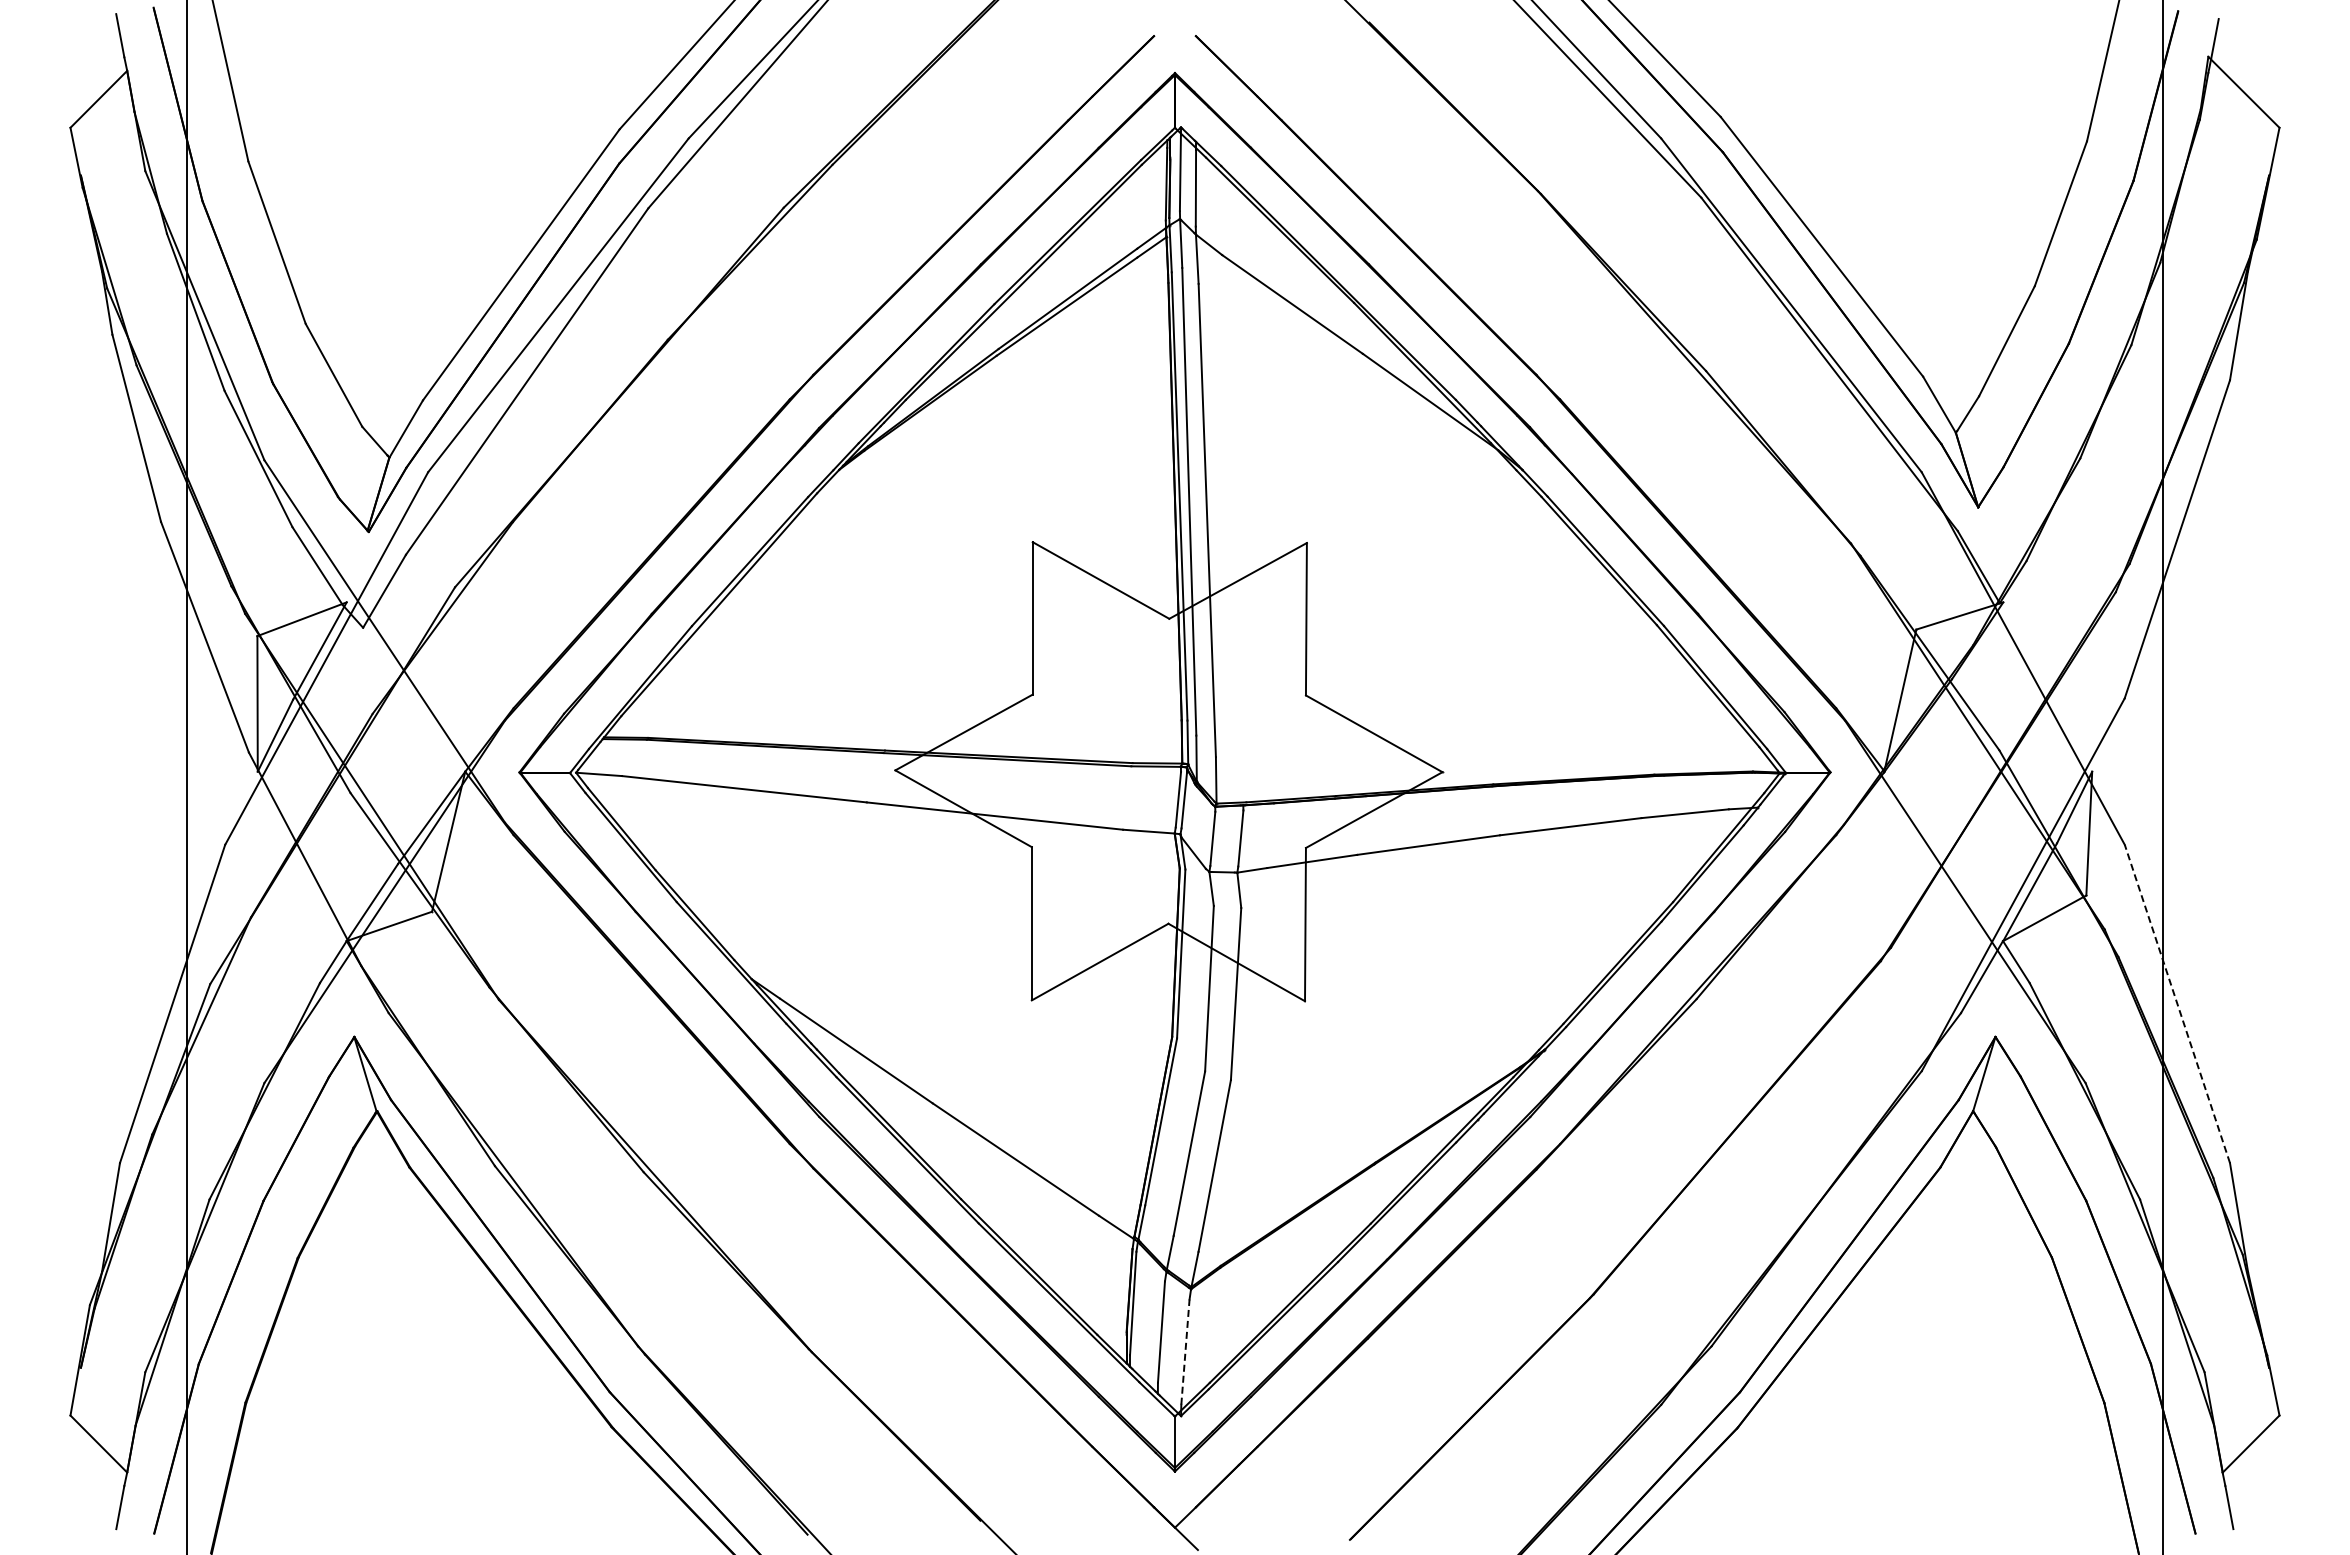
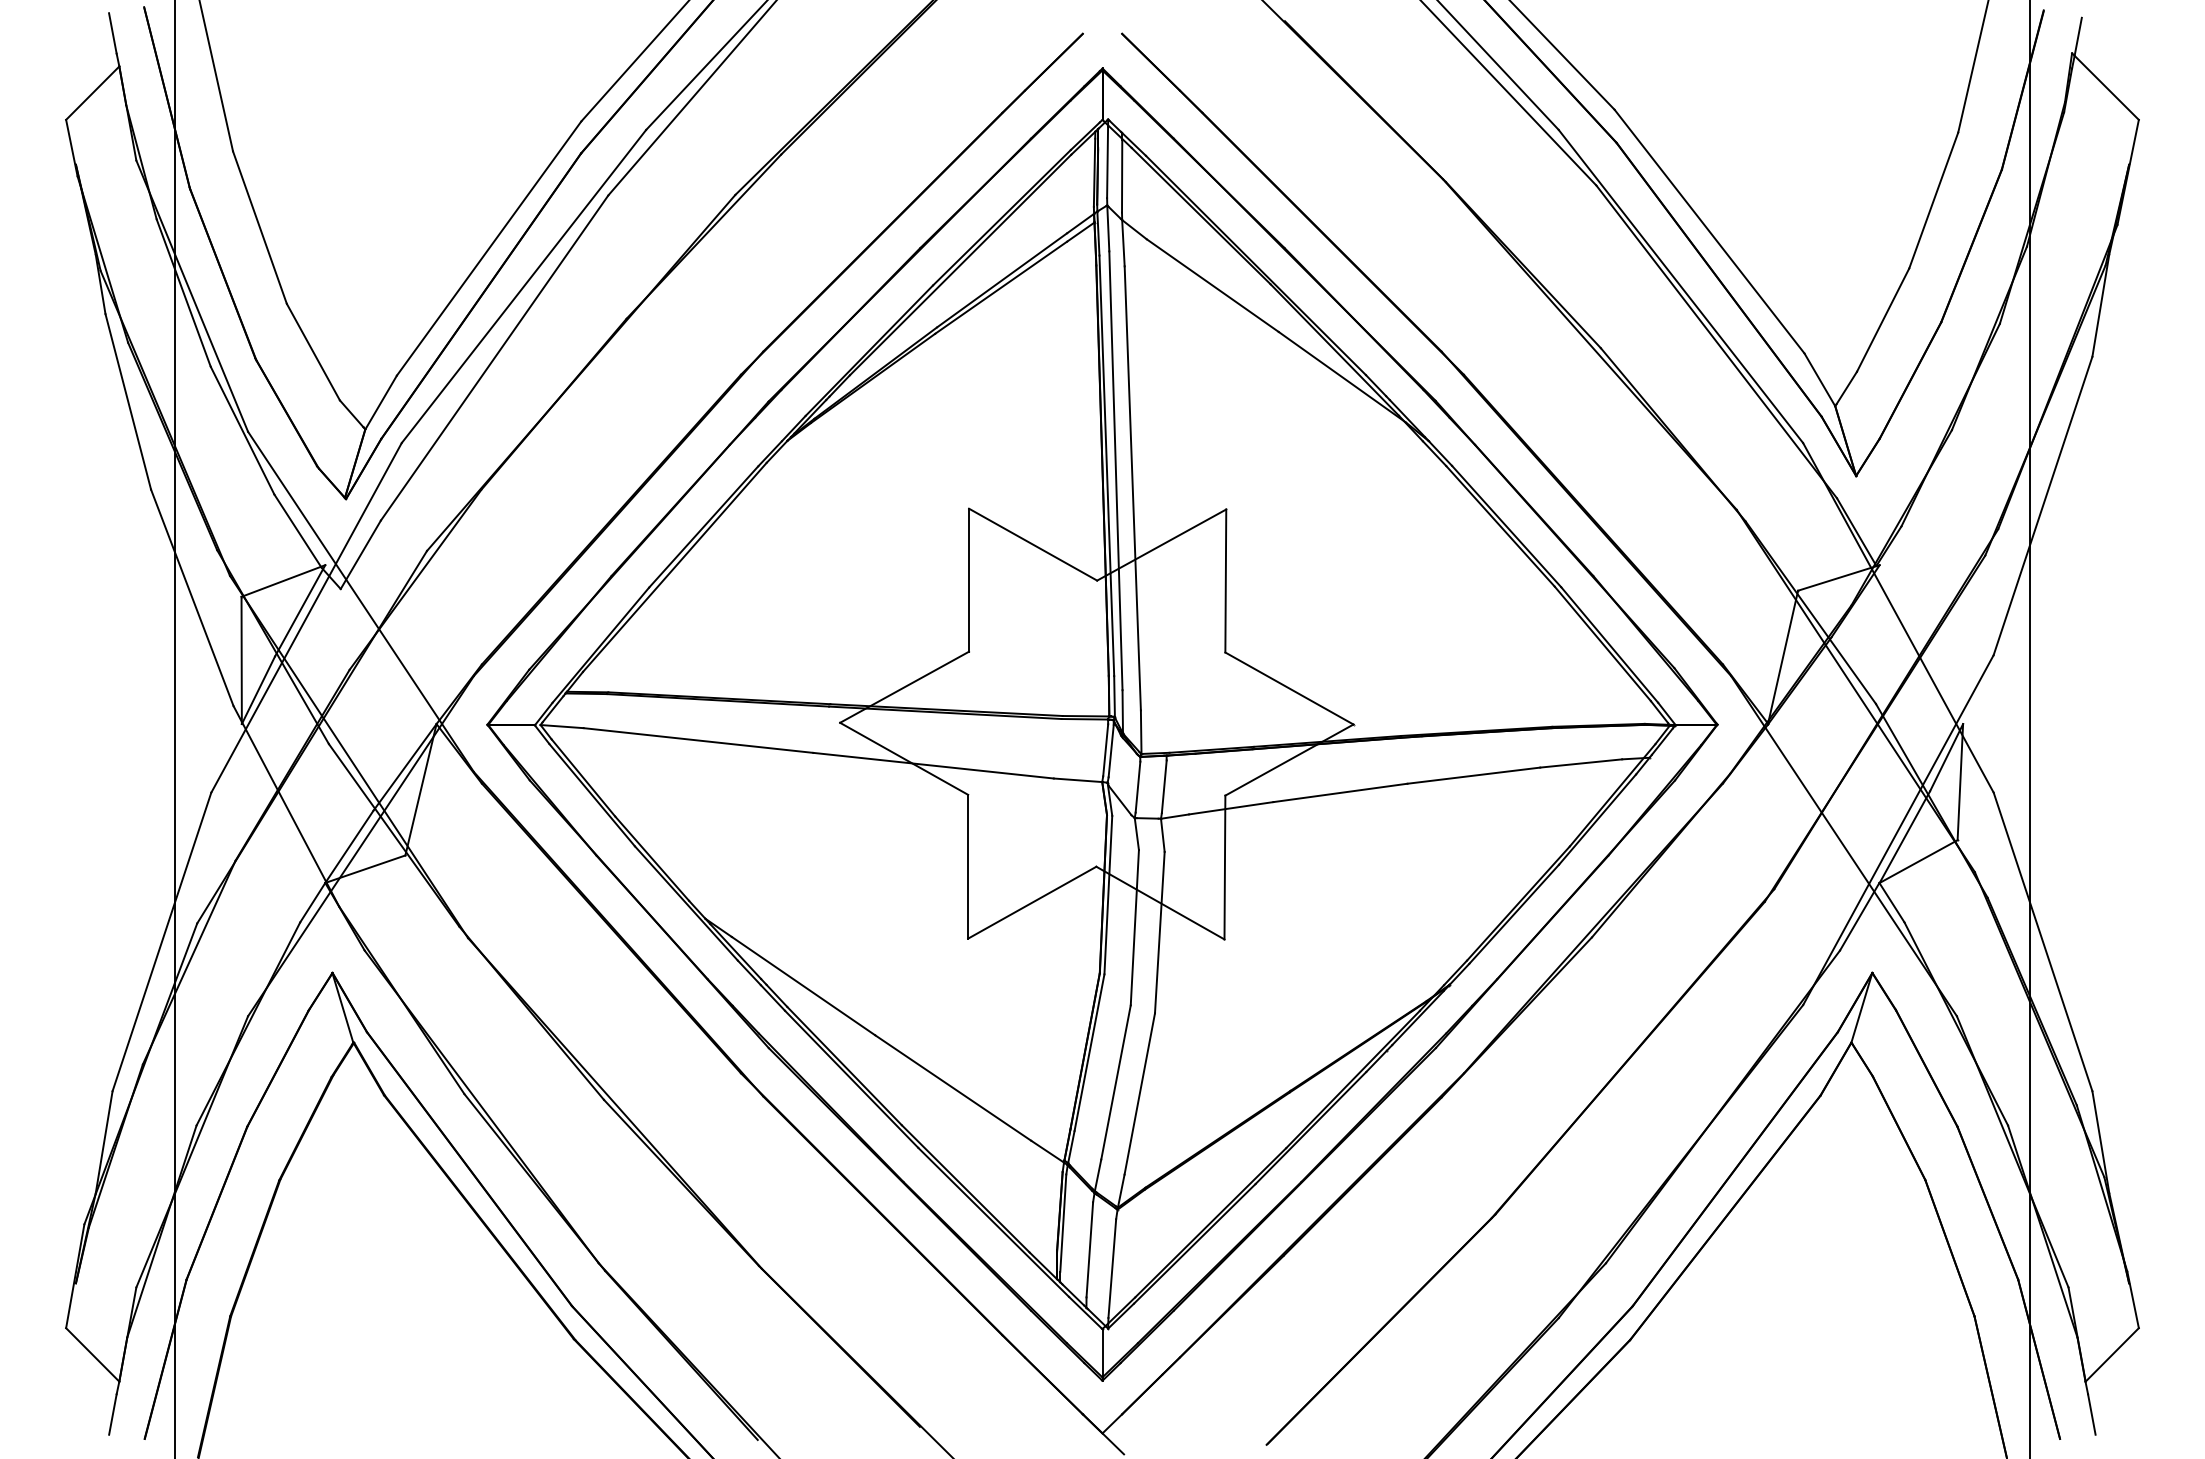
line: (2177, 1003) -> (2043, 941), dashed -> solid
line: (1185, 1352) -> (1112, 1269), dashed -> solid

